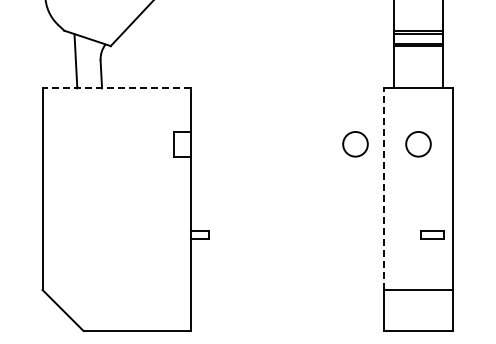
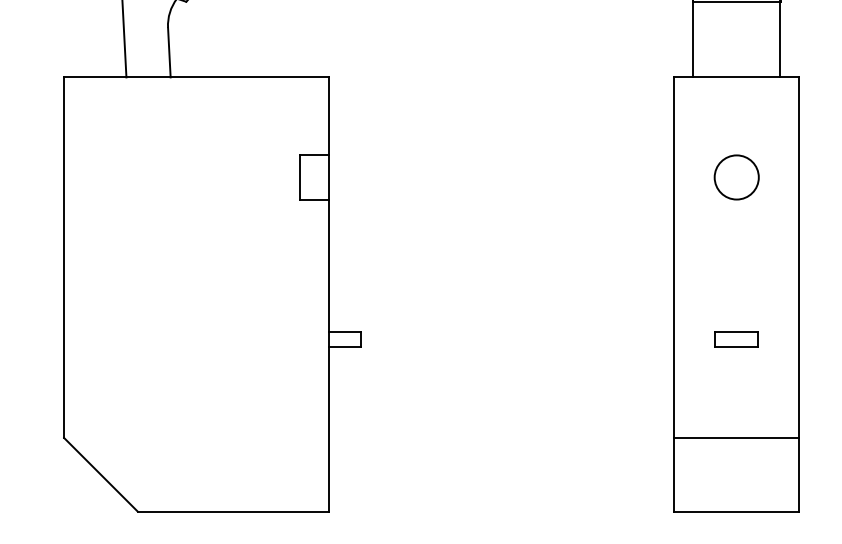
line: (116, 88) -> (196, 77), dashed -> solid
circle: (355, 144) -> (624, 177), removed
line: (383, 189) -> (674, 258), dashed -> solid
part: (432, 234) -> (736, 338), moved

